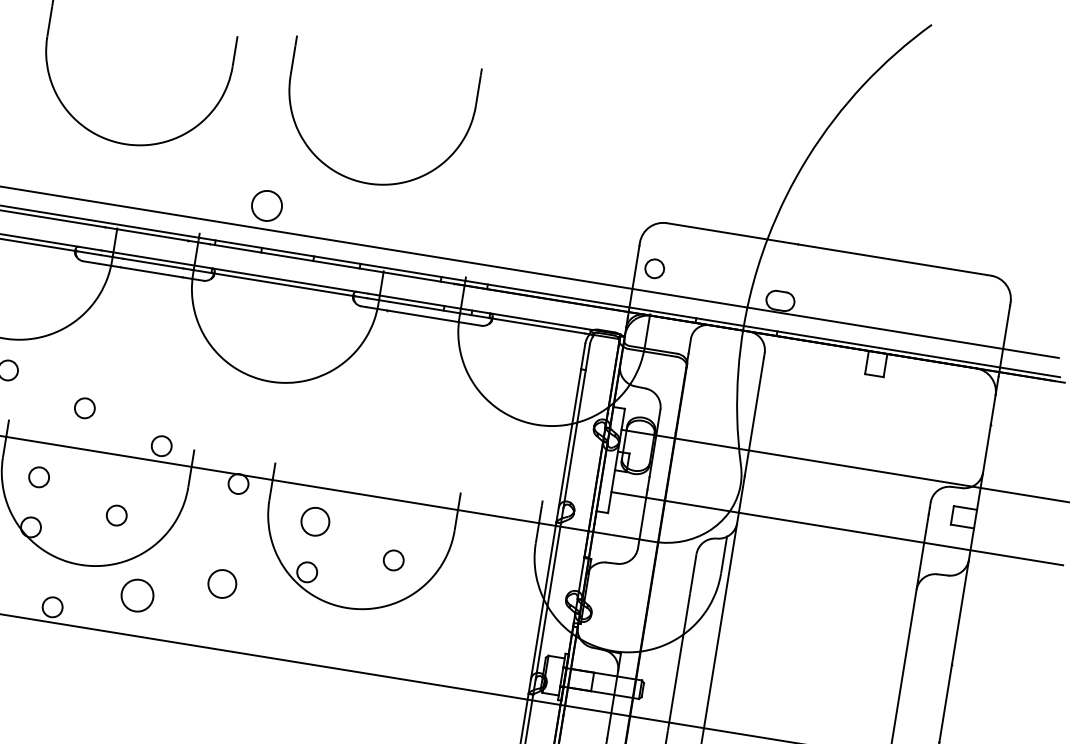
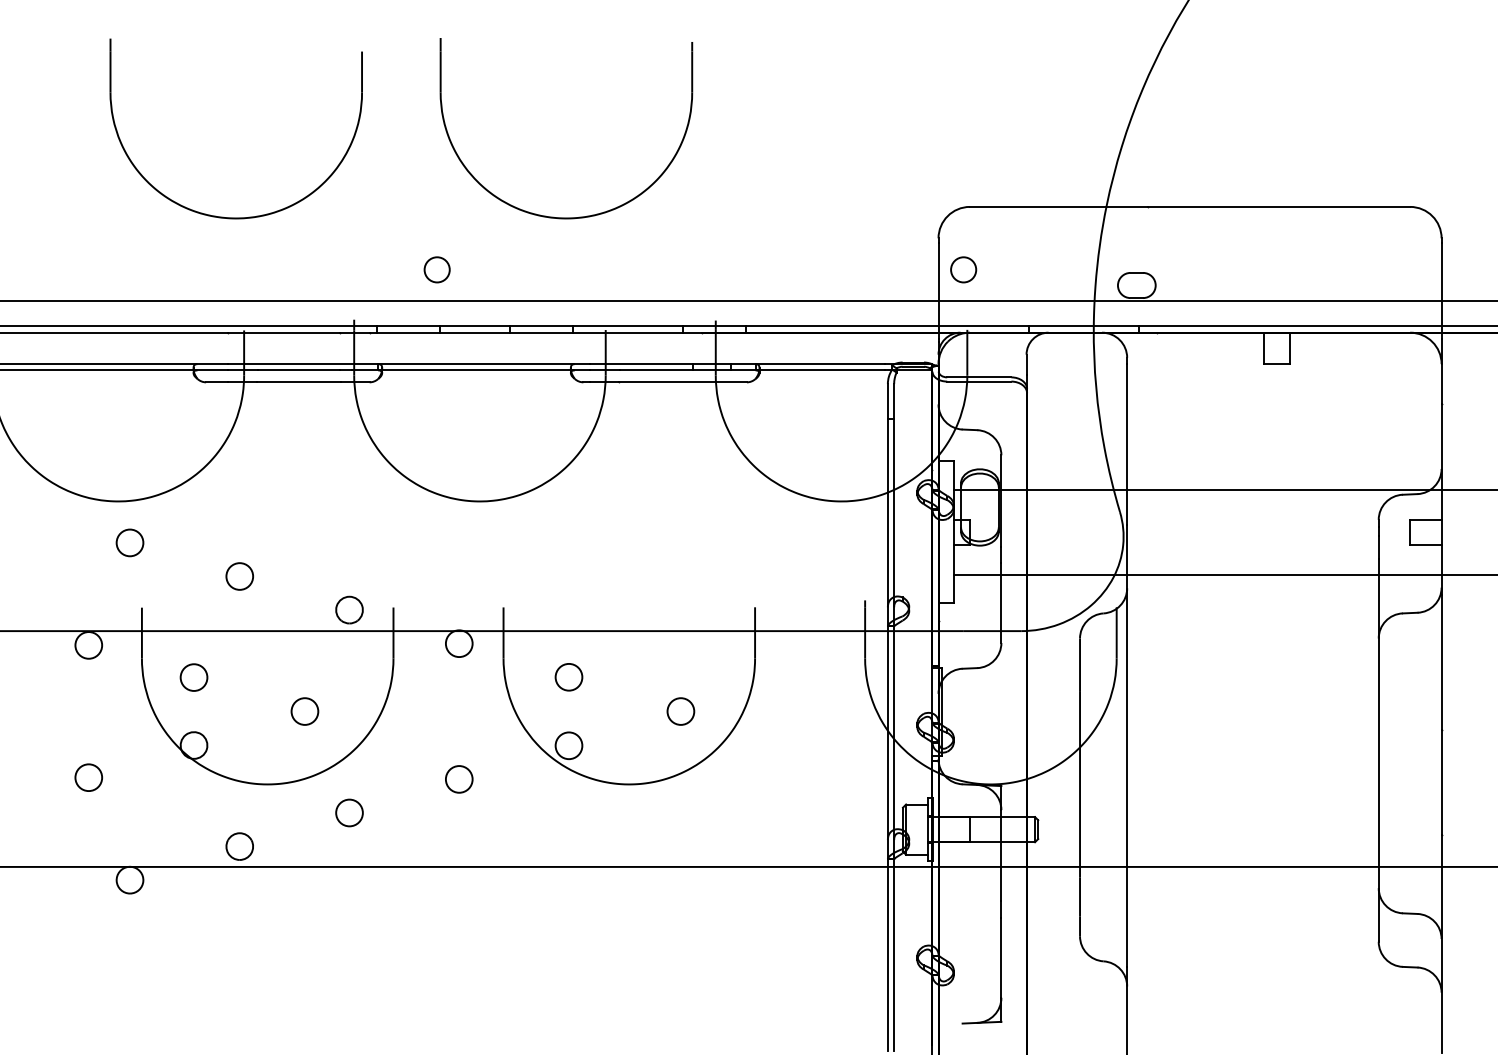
circle: (266, 205) -> (436, 269), size x0.62
circle: (315, 521) -> (568, 677), size x0.71
circle: (221, 583) -> (458, 779), size x0.71
circle: (137, 595) -> (349, 812), size x0.62

